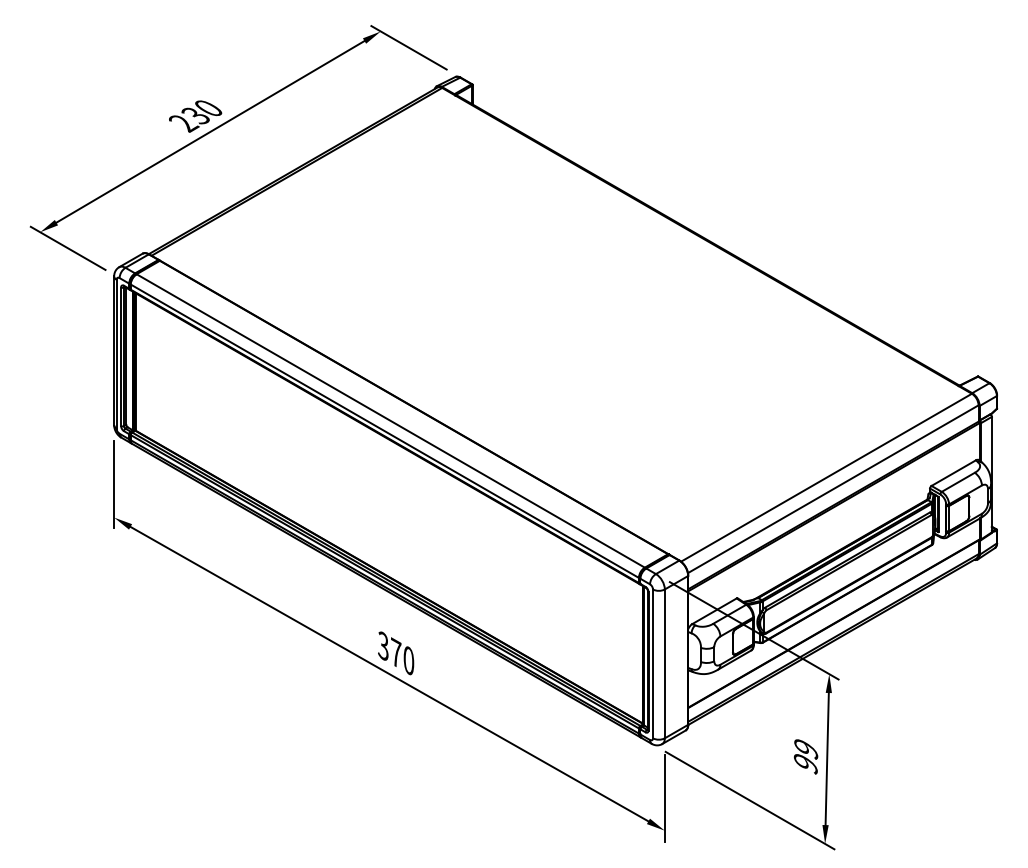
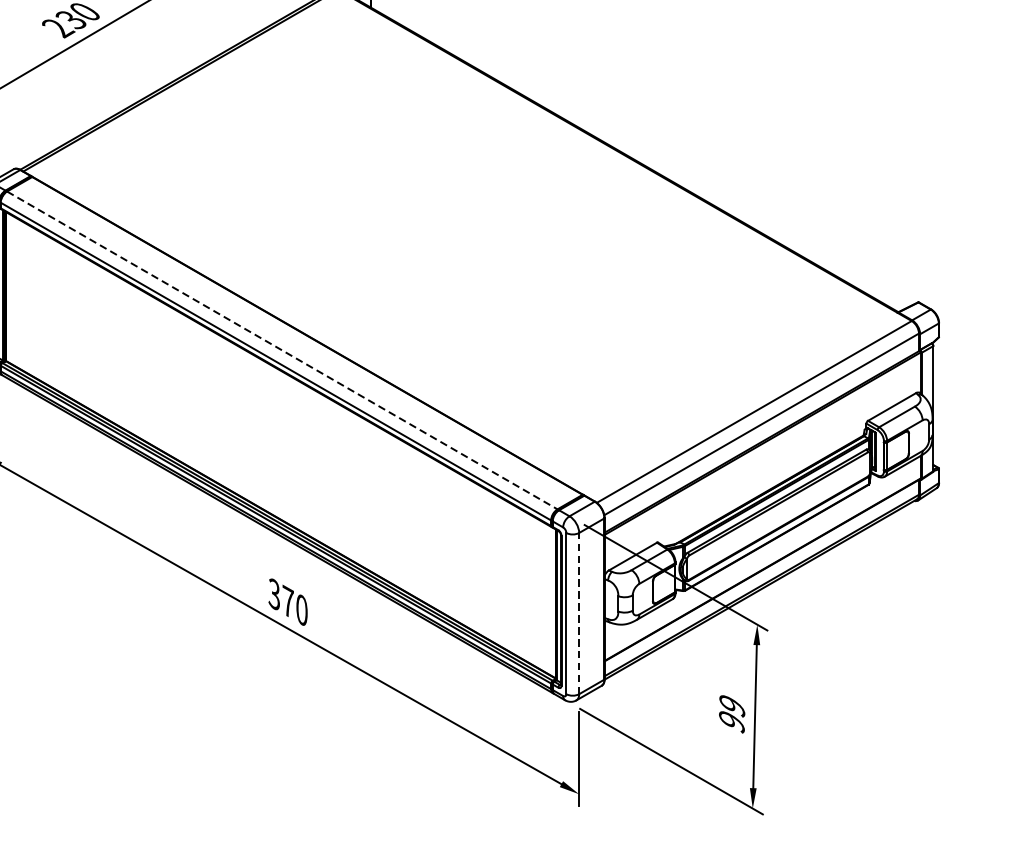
line: (391, 421) -> (283, 351), solid -> dashed
line: (664, 663) -> (578, 613), solid -> dashed

